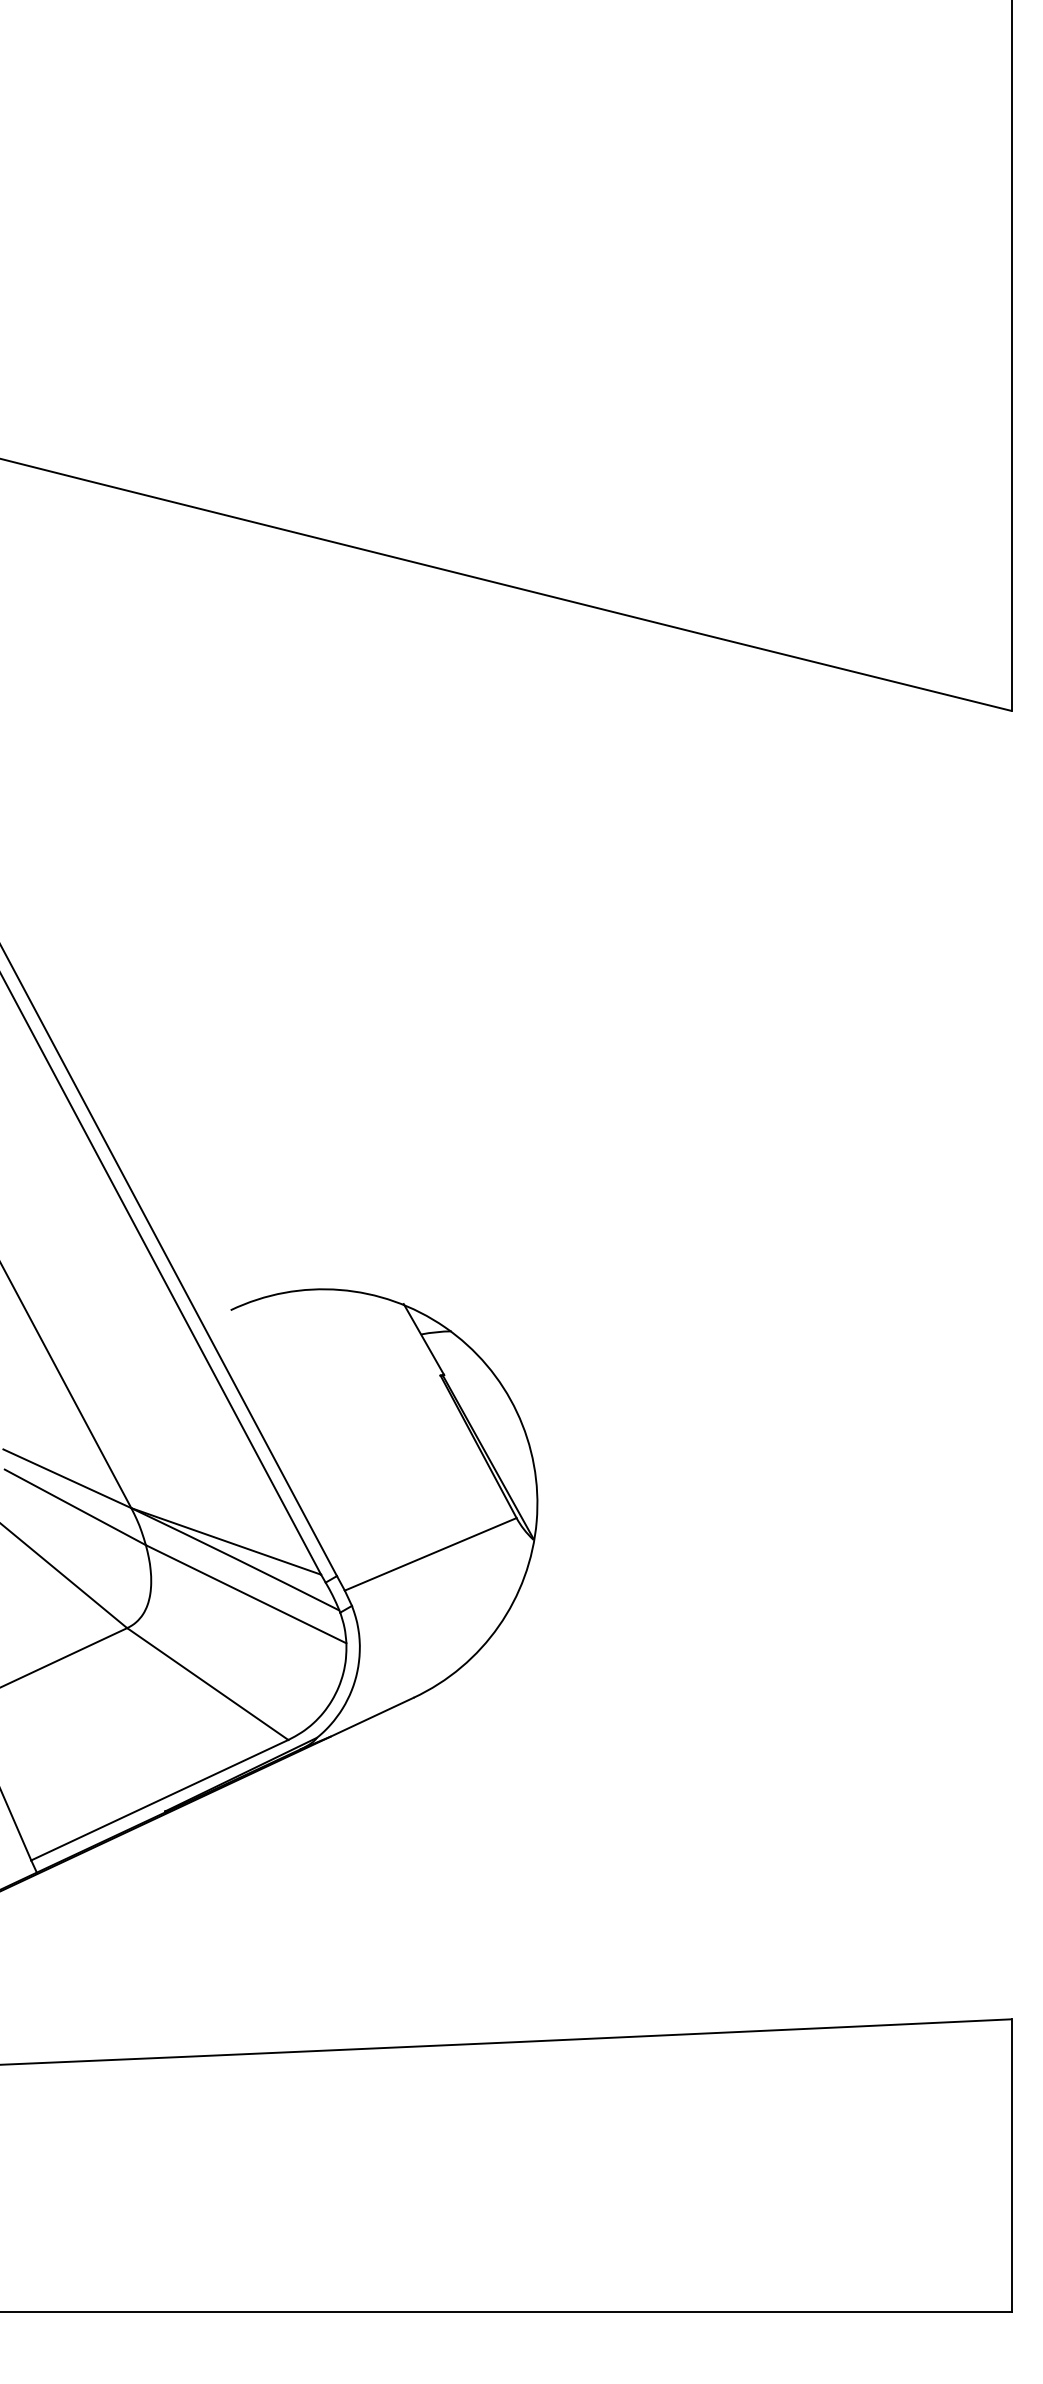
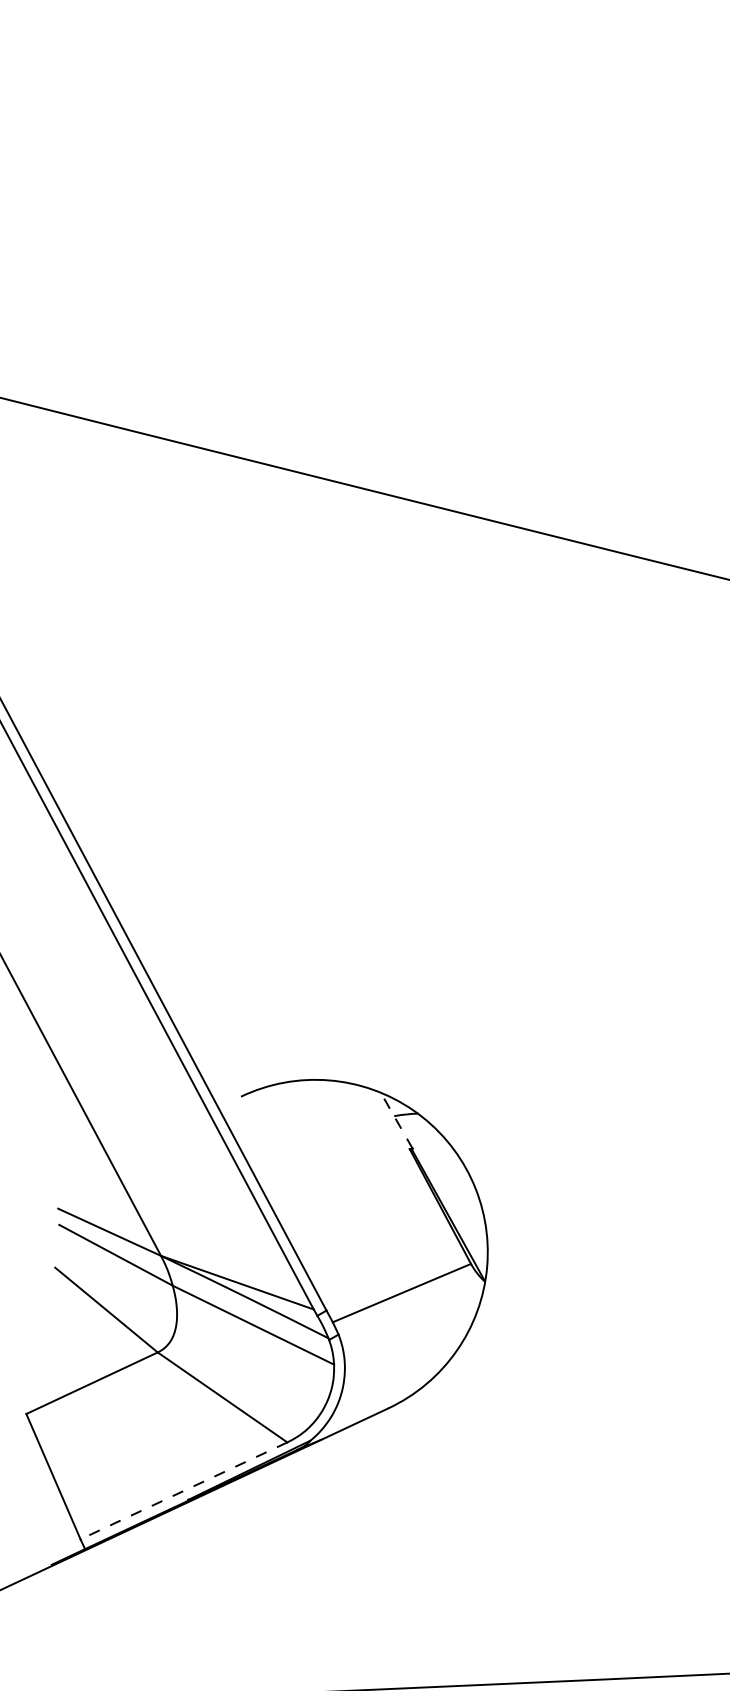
line: (423, 1339) -> (396, 1120), solid -> dashed
line: (159, 1800) -> (183, 1491), solid -> dashed

